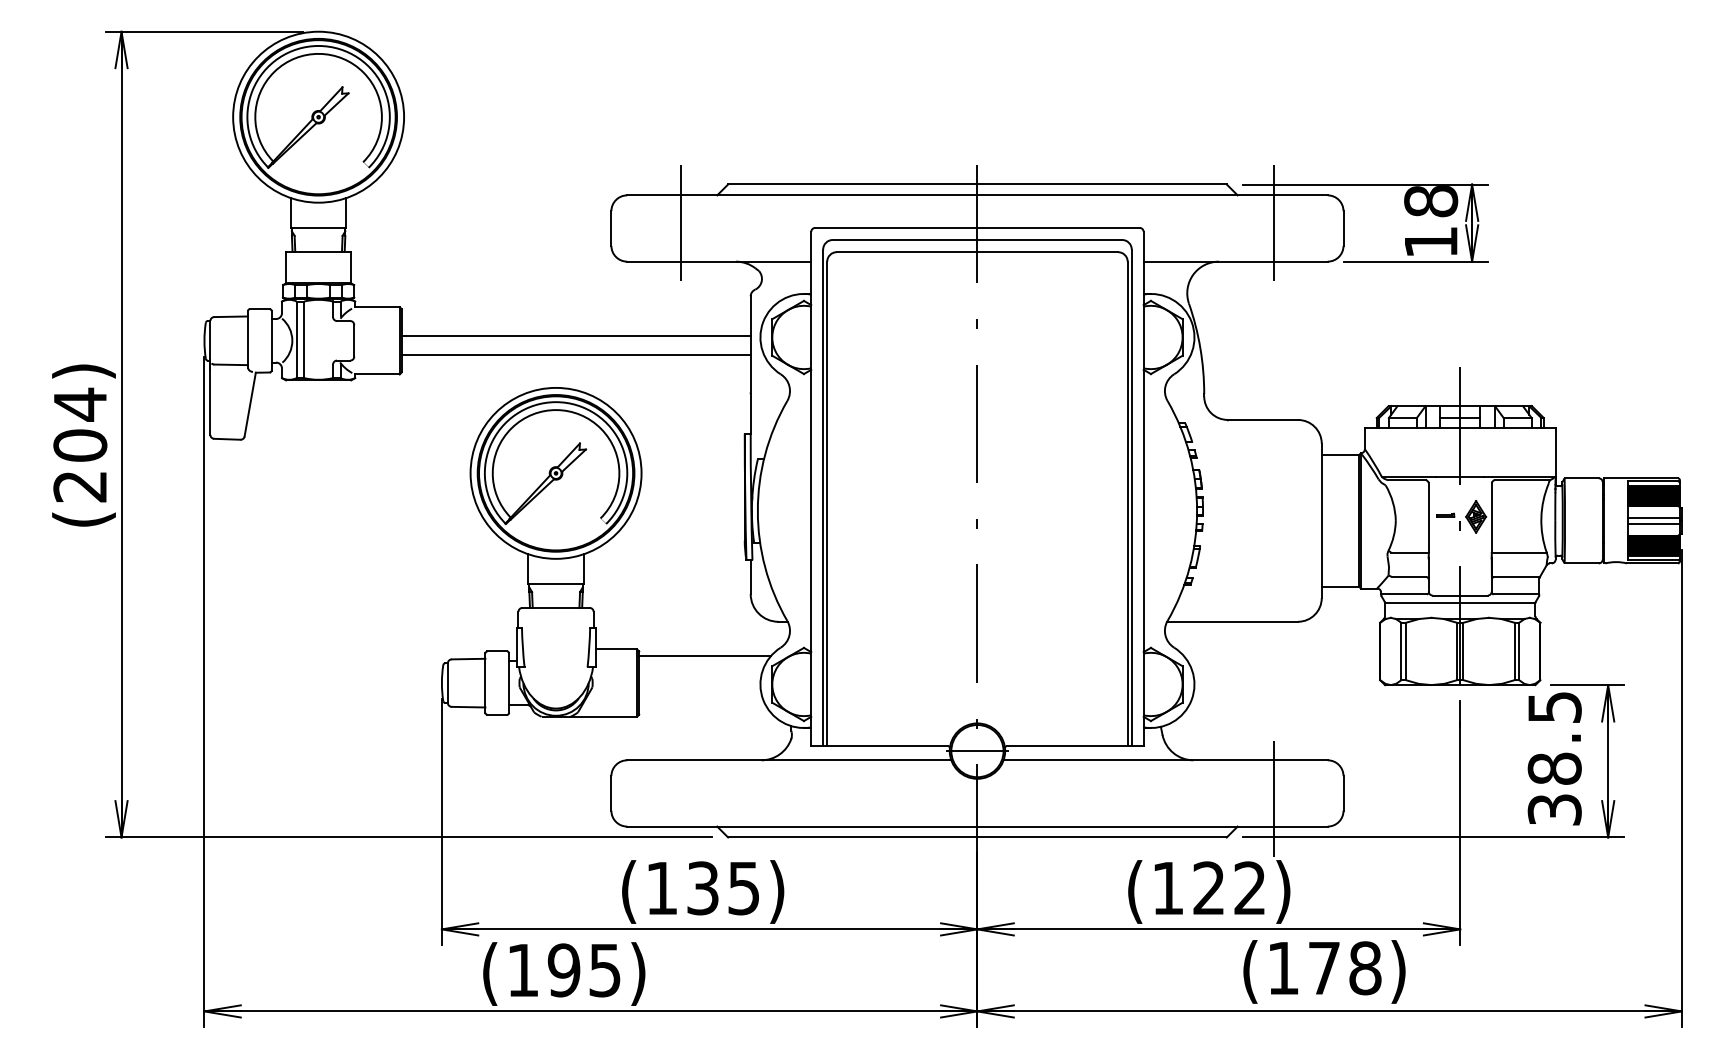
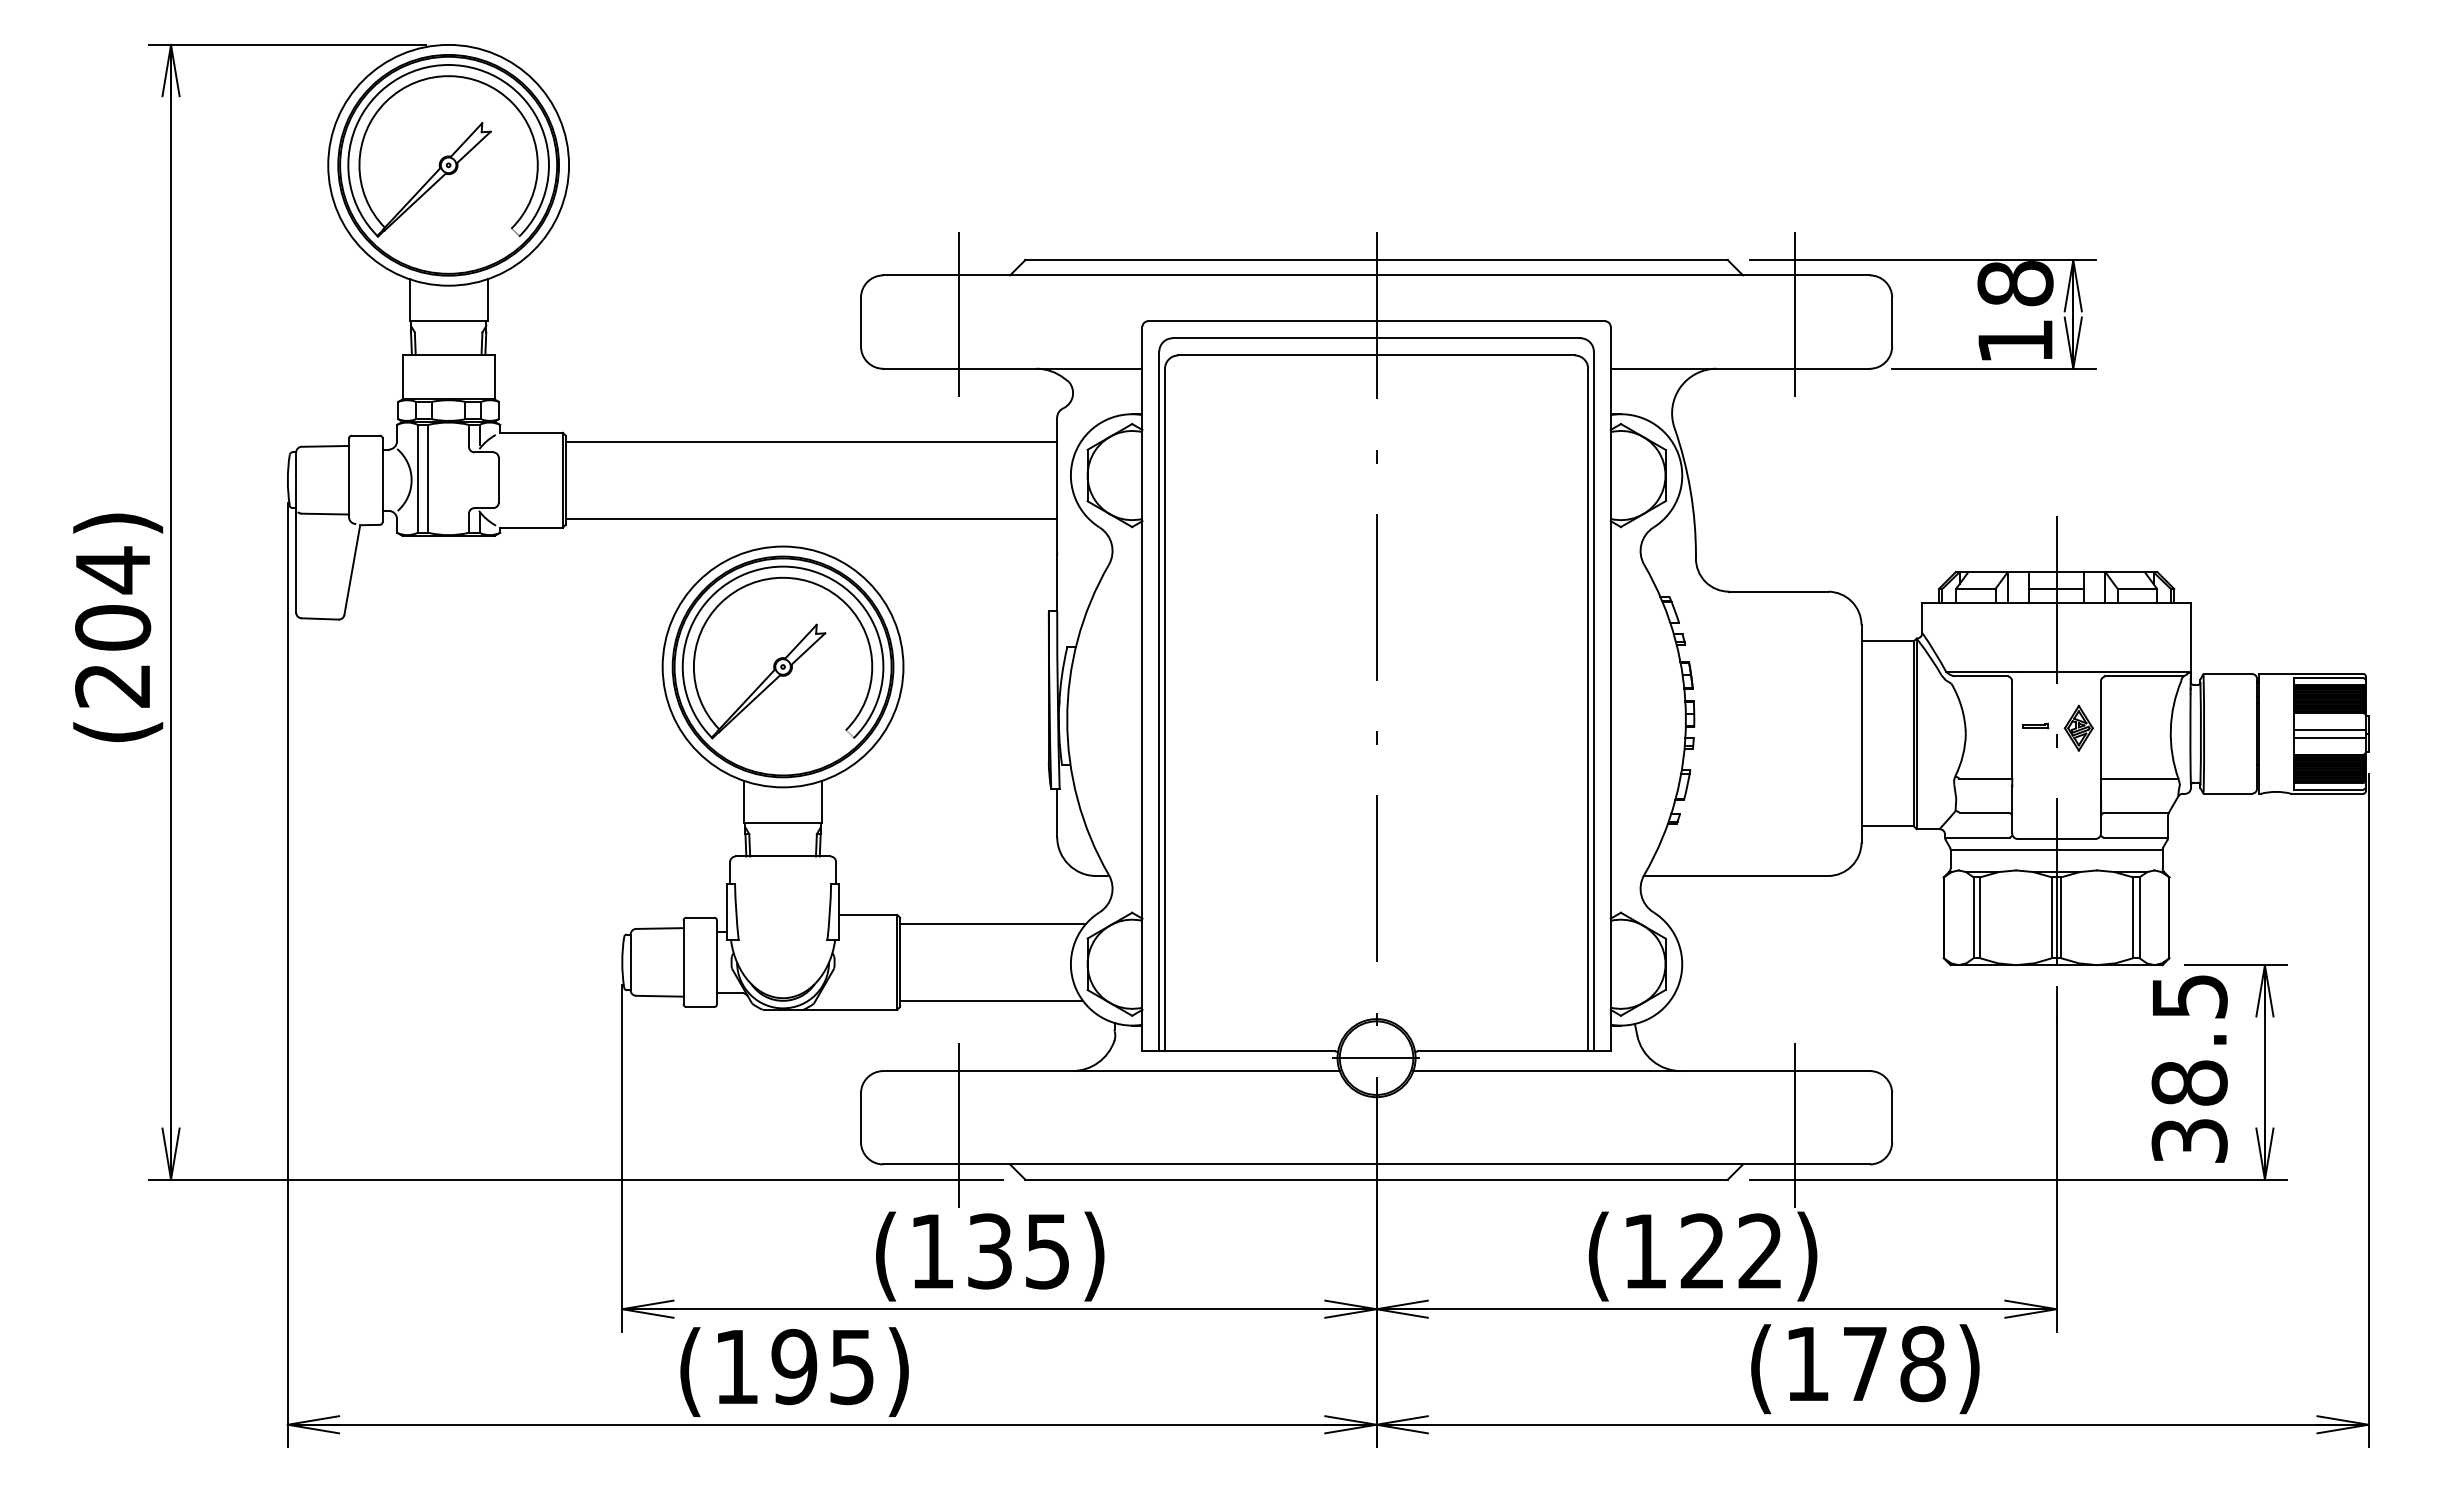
line: (576, 336) -> (811, 518), moved
line: (576, 355) -> (811, 441), moved
line: (704, 710) -> (991, 1000), added
line: (680, 798) -> (958, 1125), added

